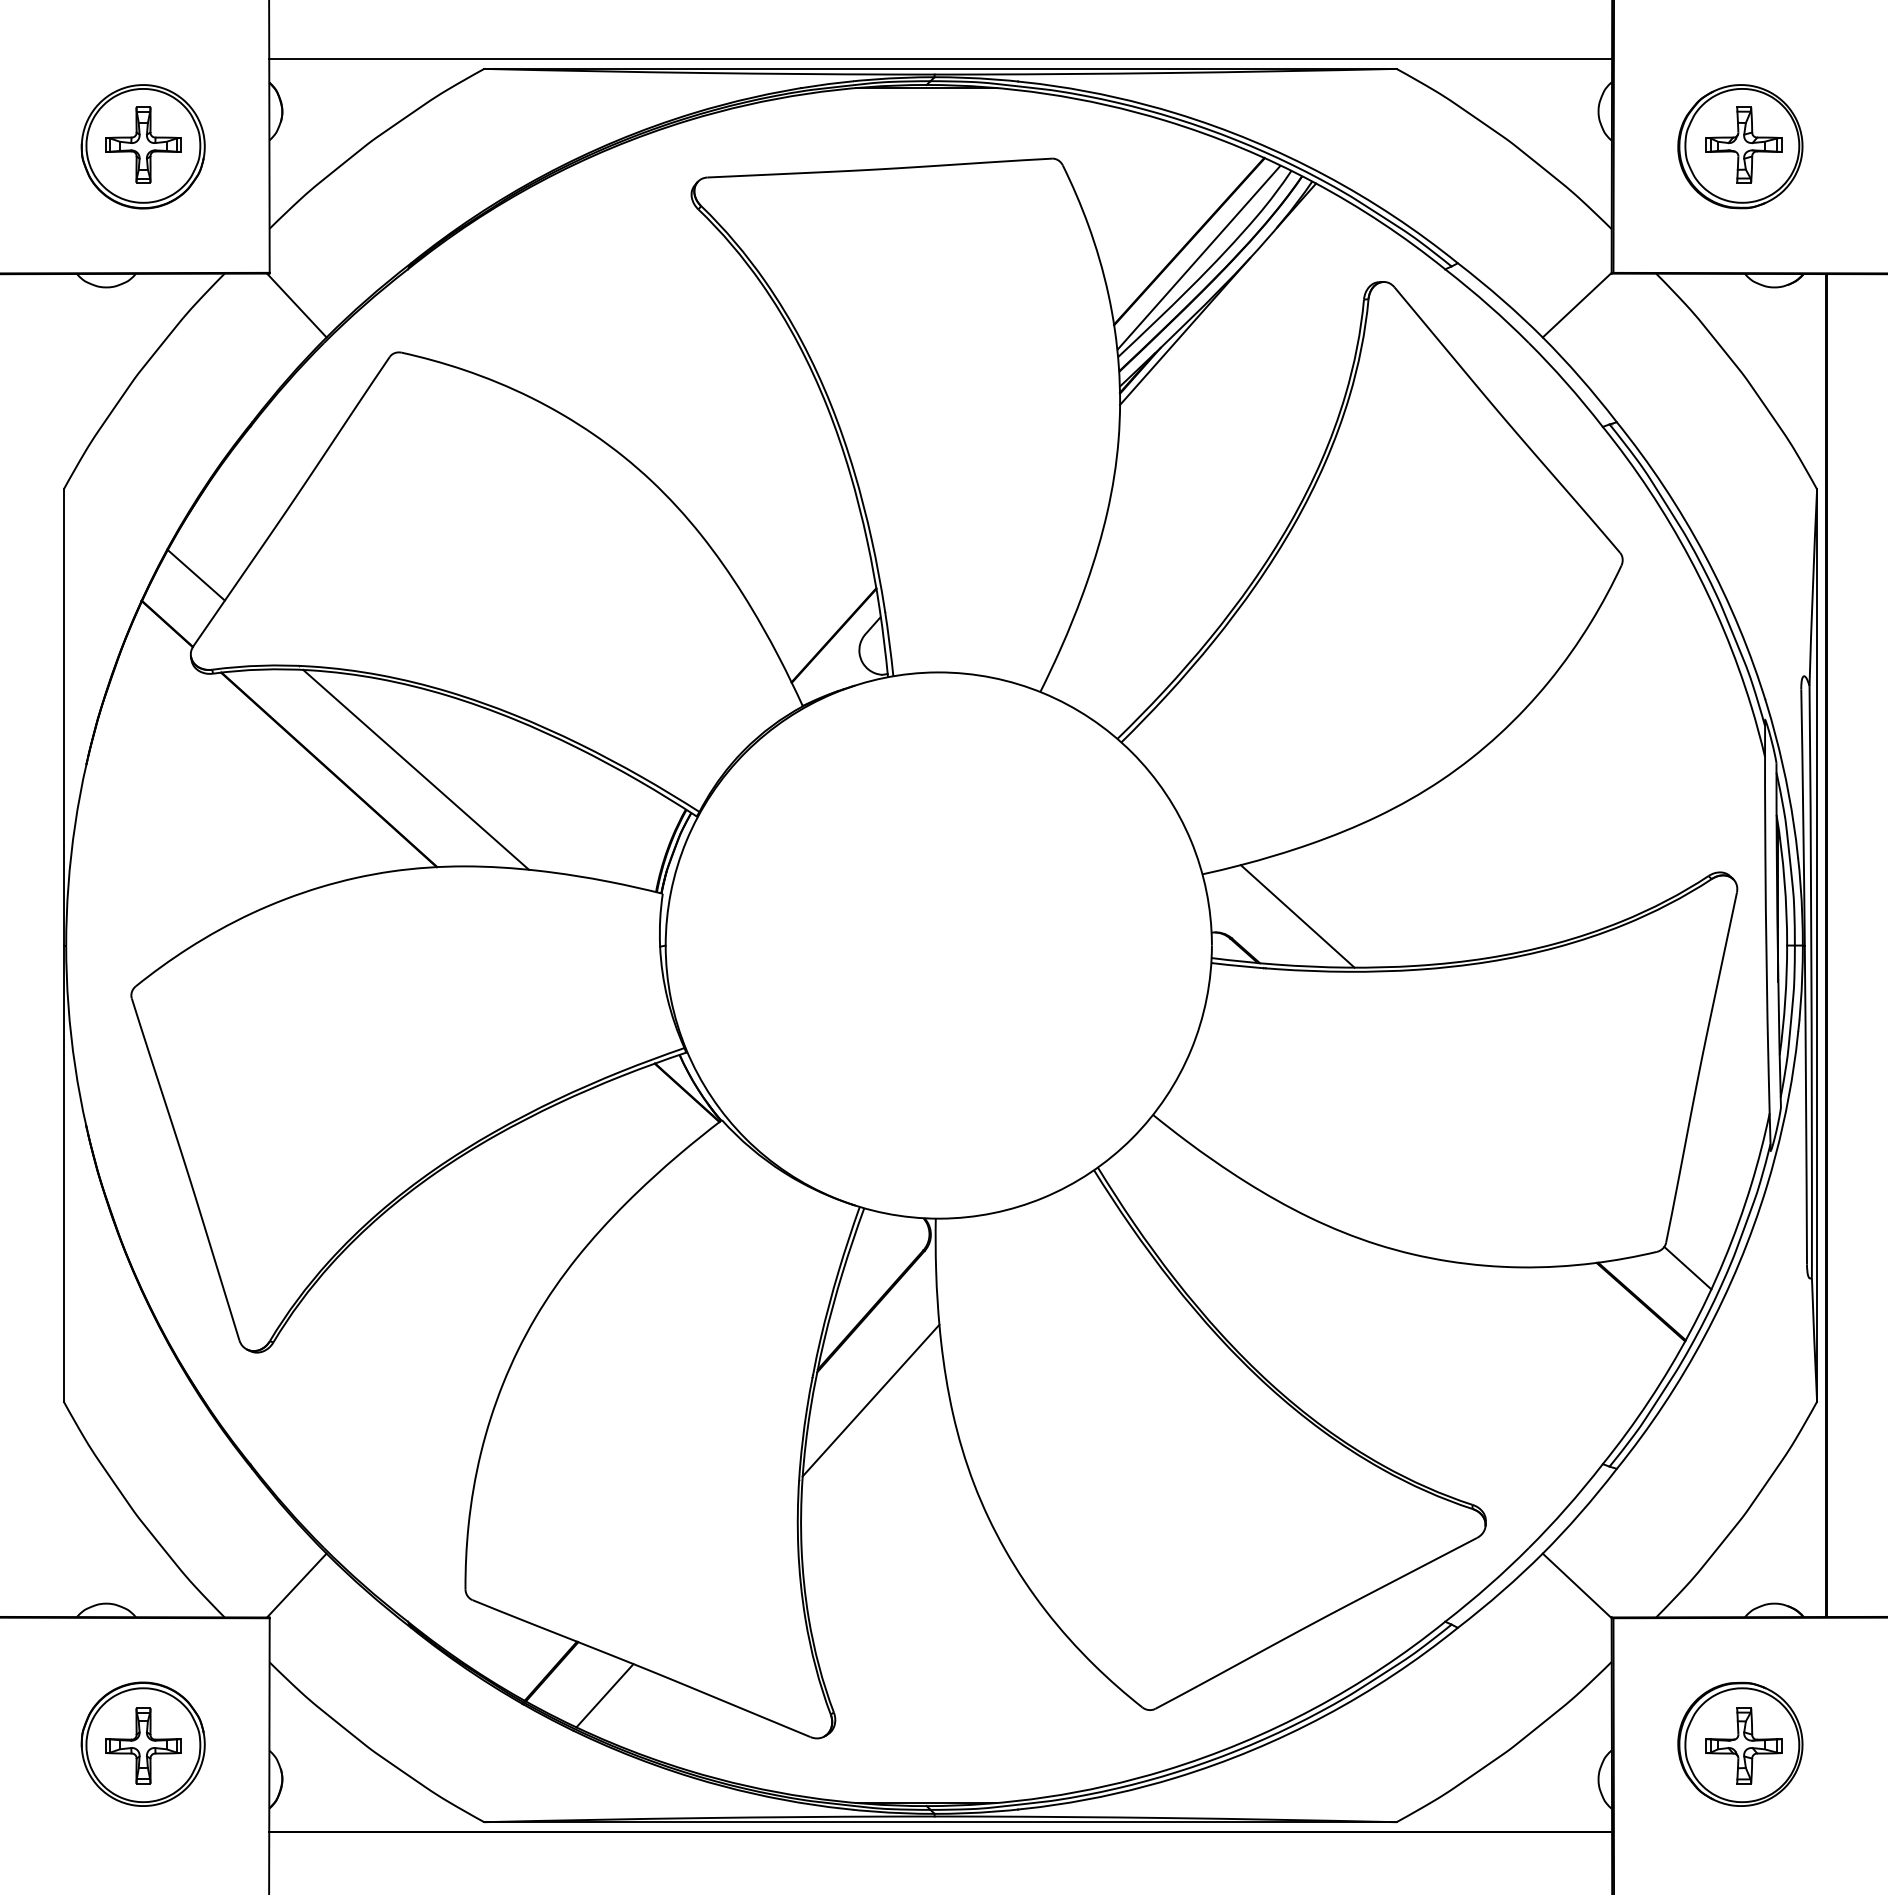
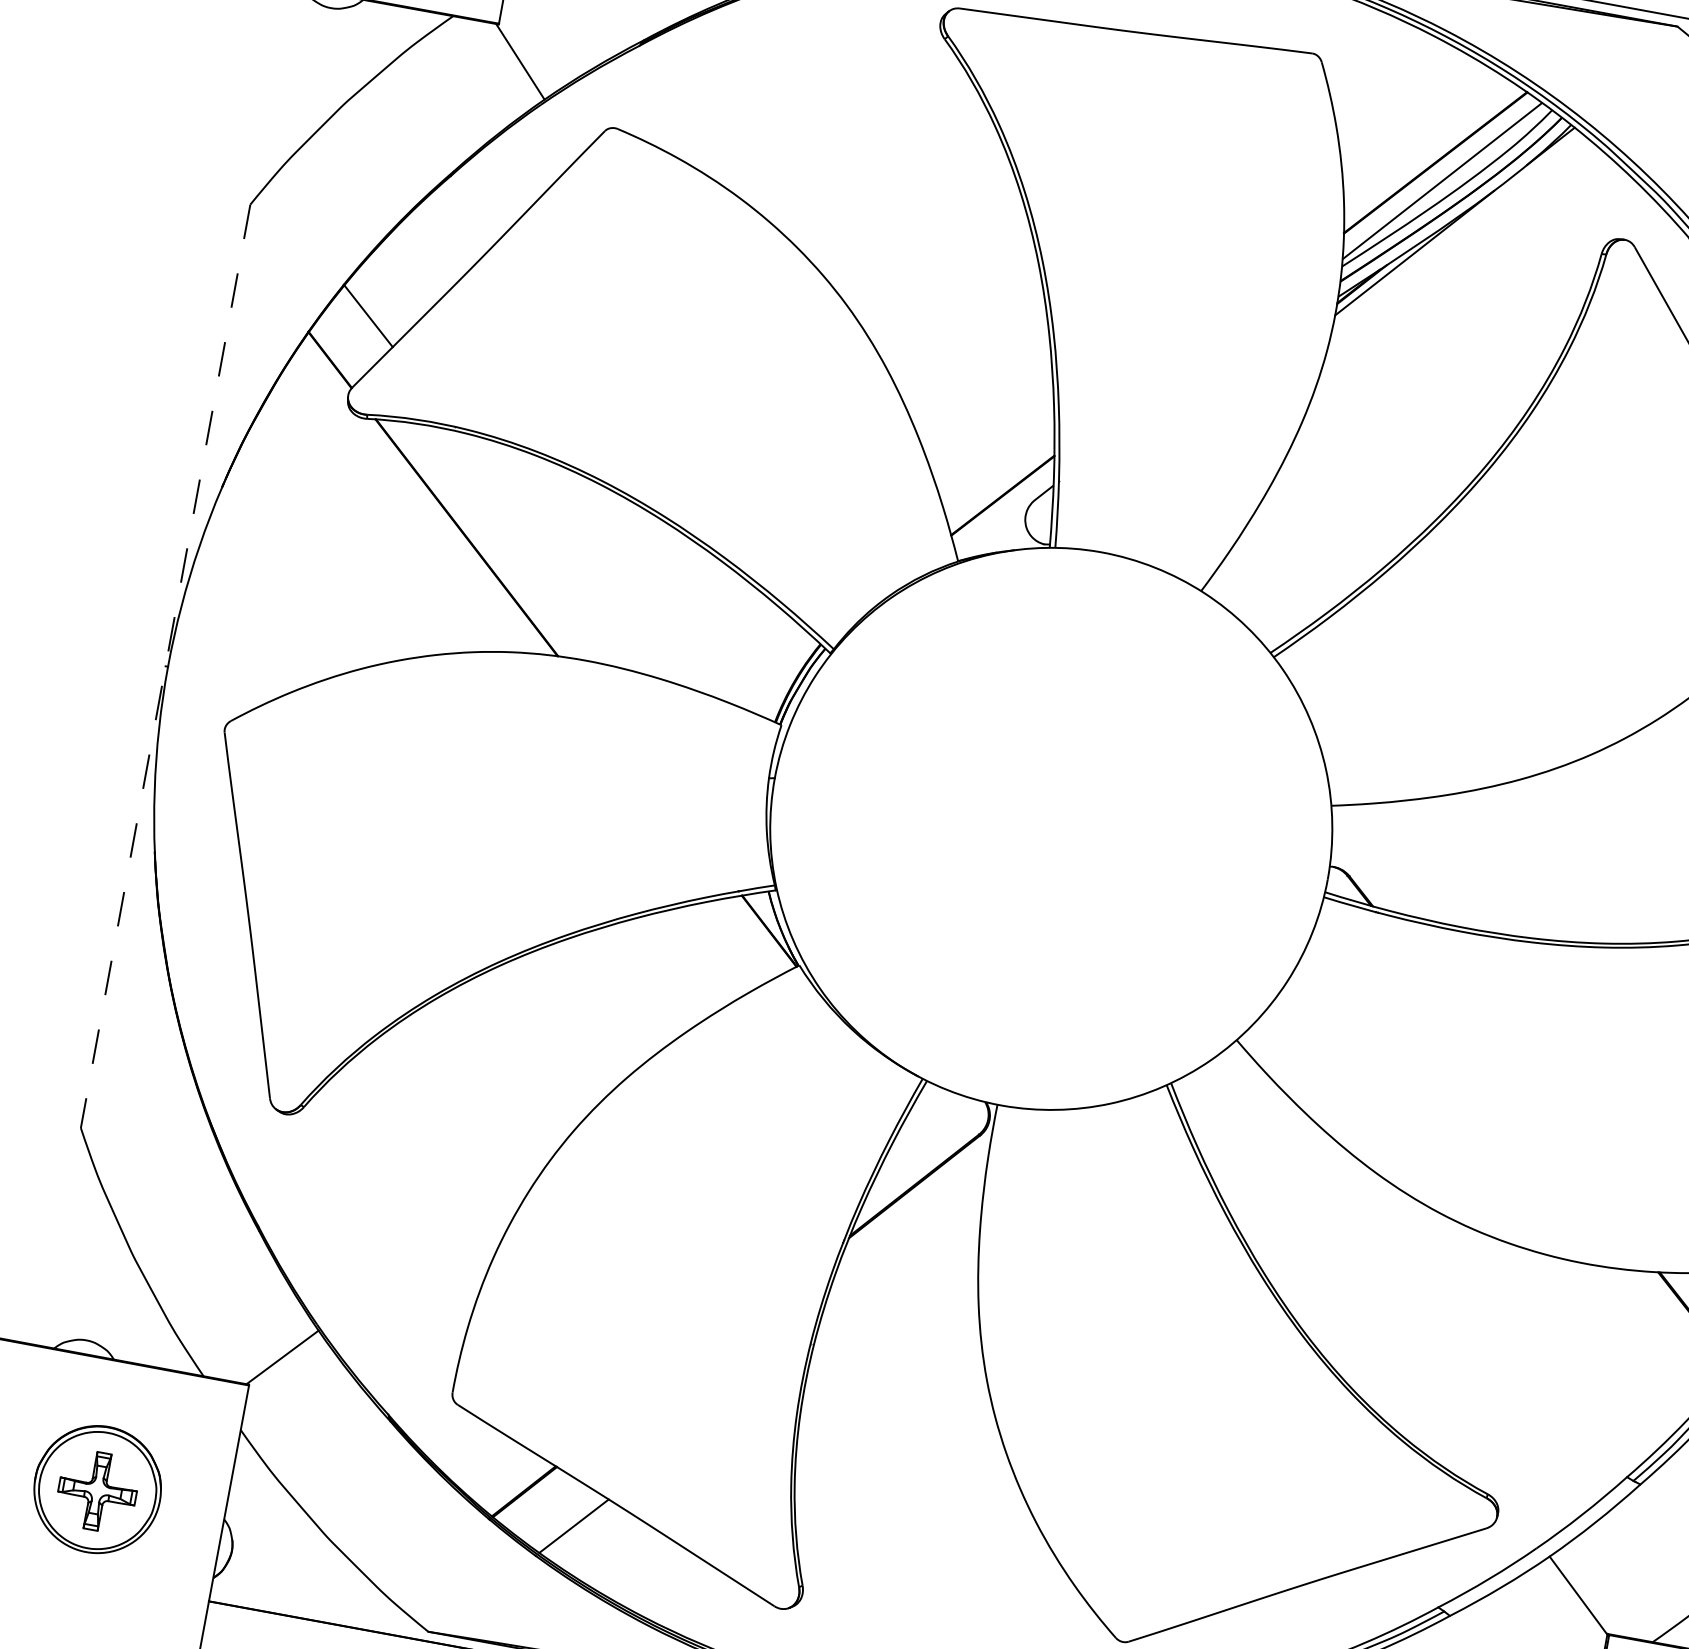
line: (416, 769) -> (555, 553), removed
line: (1297, 916) -> (1419, 866), removed
line: (63, 946) -> (165, 667), solid -> dashed
line: (870, 1400) -> (897, 1276), removed

